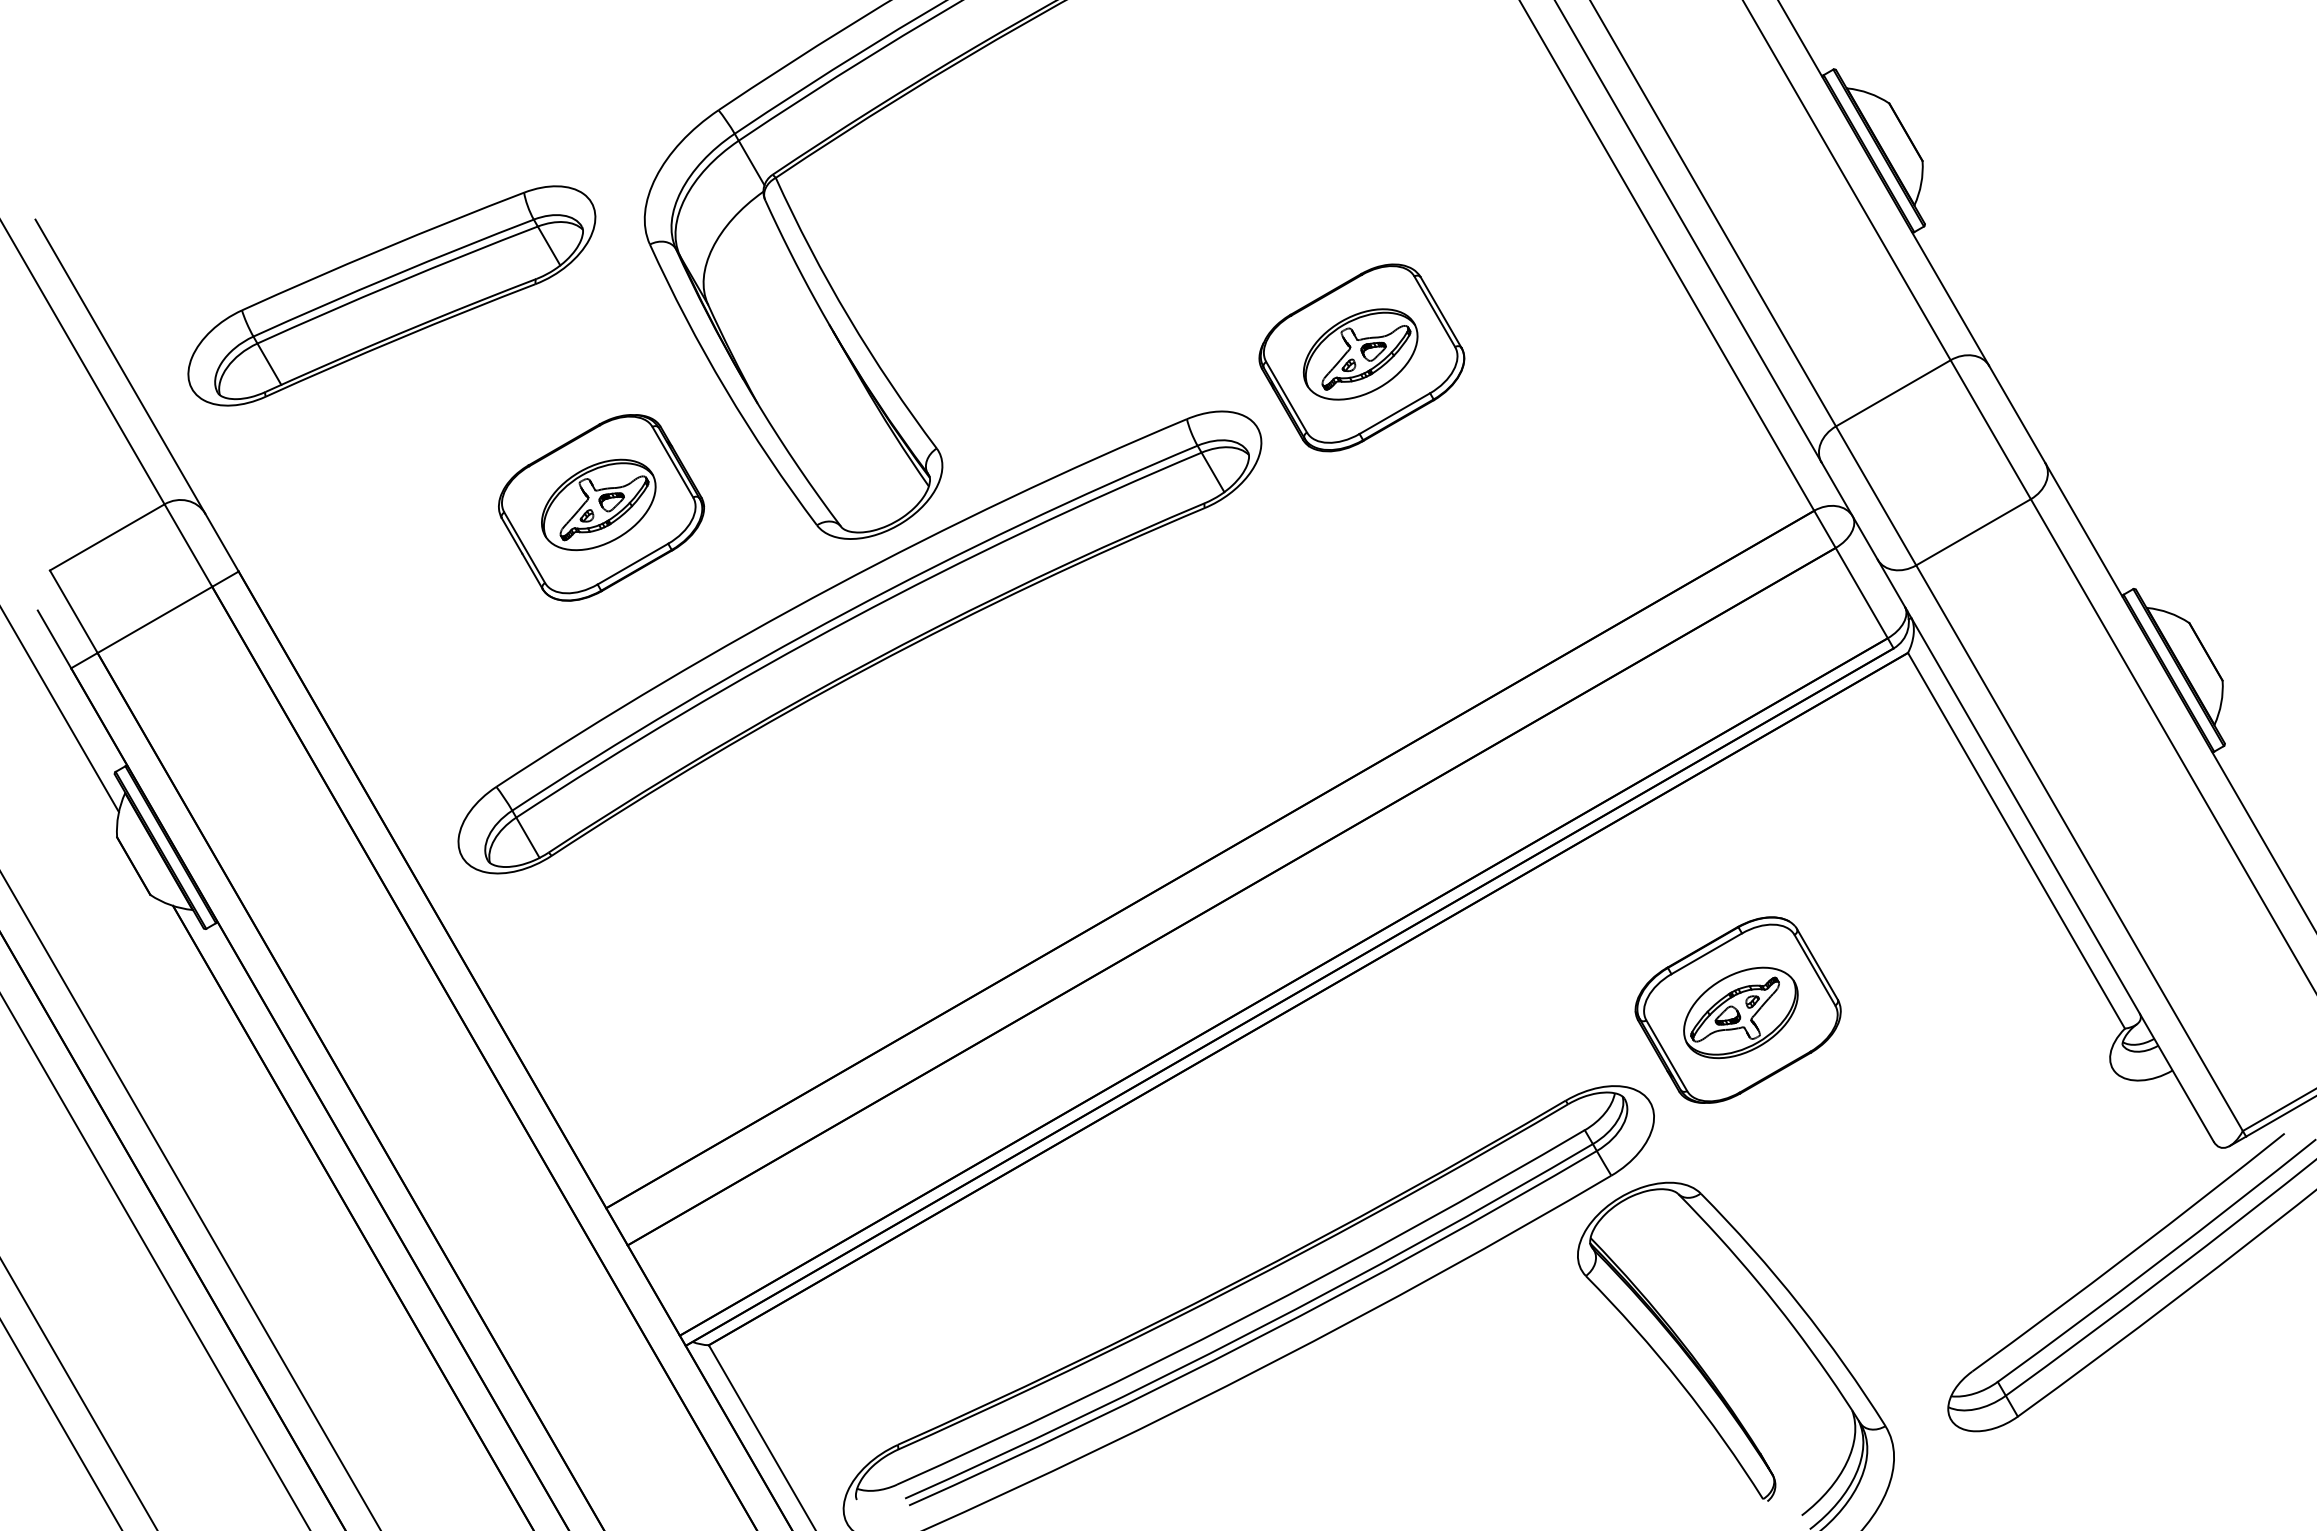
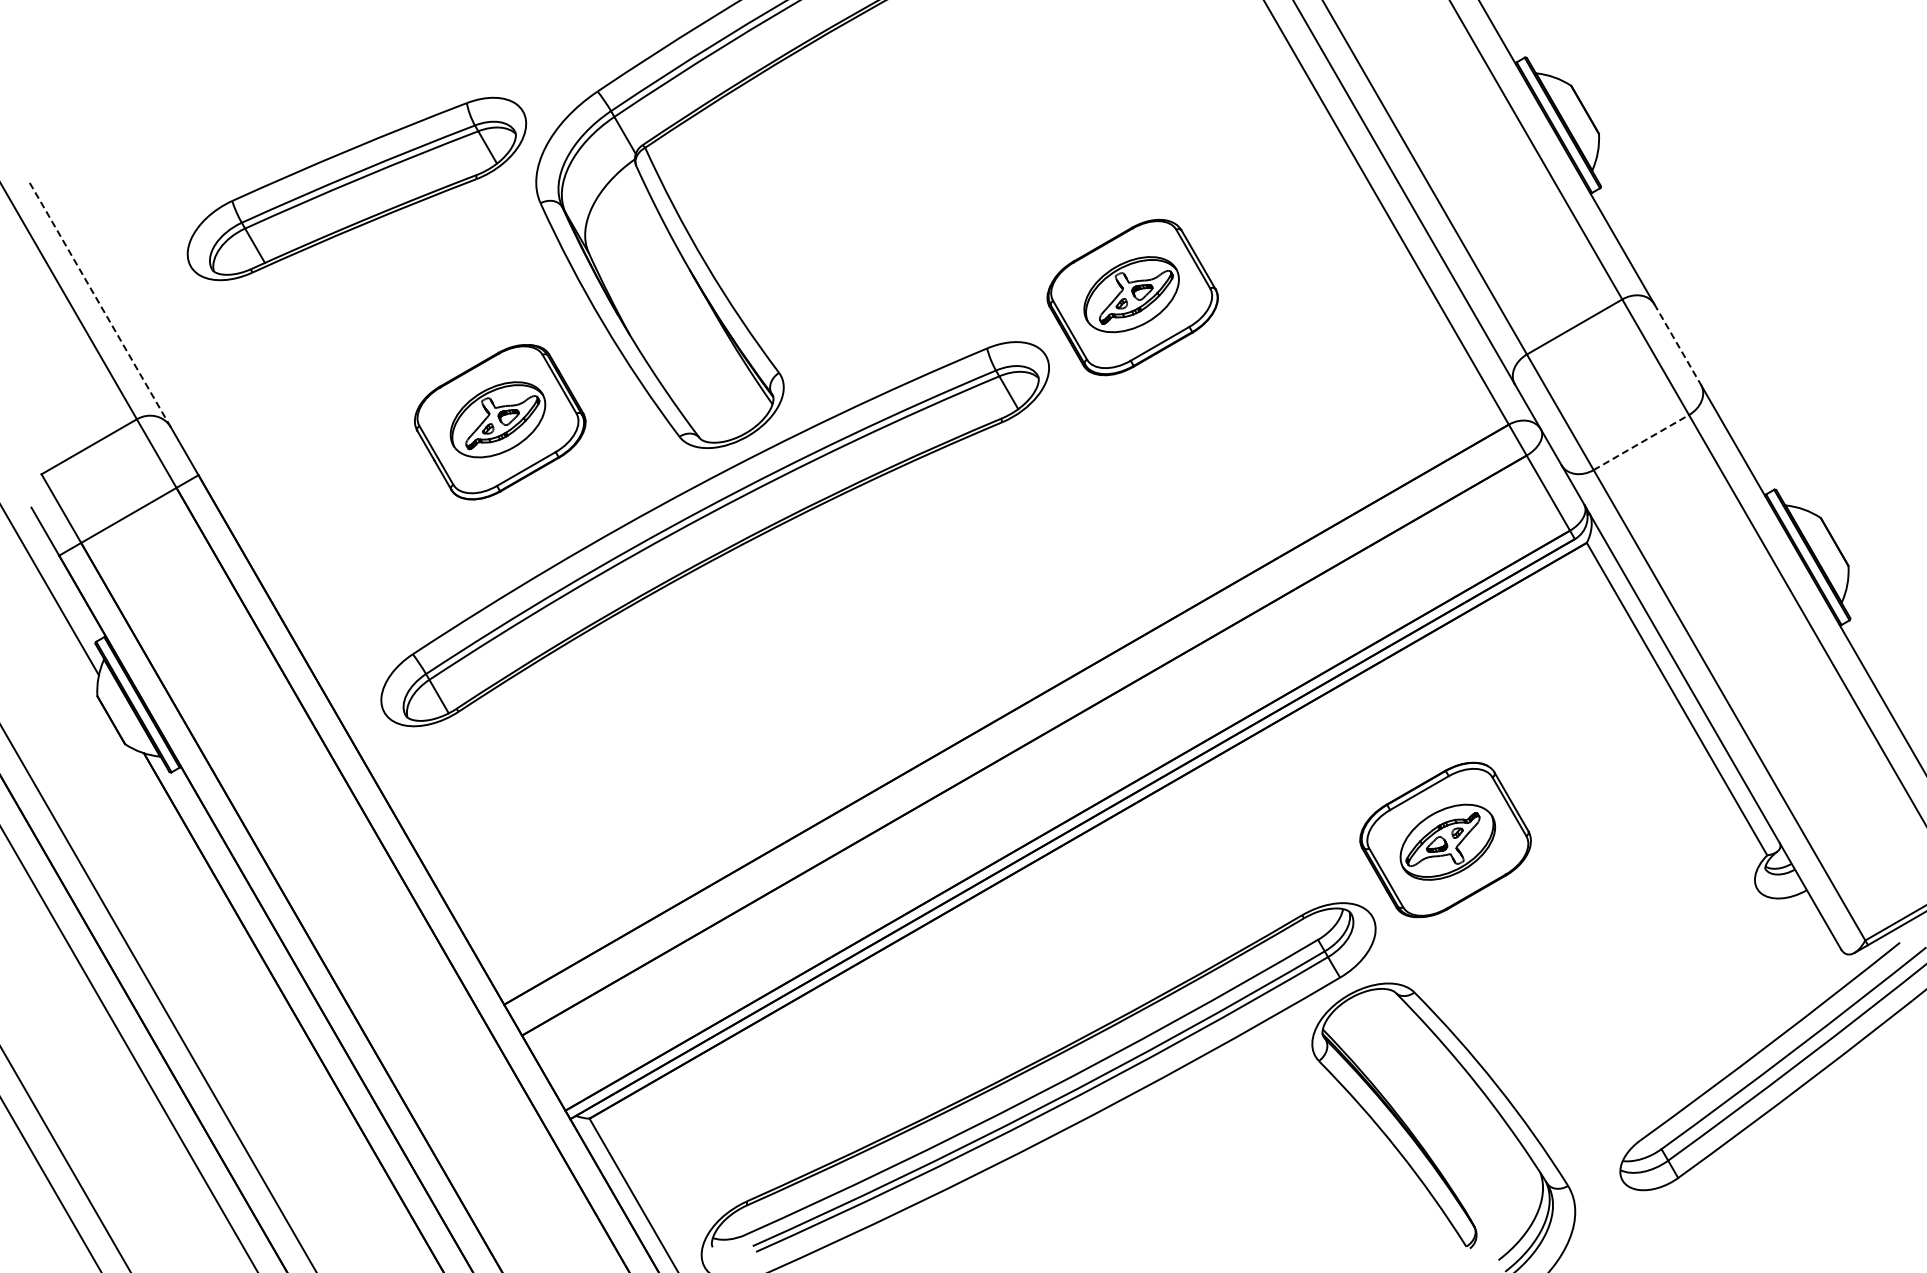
part: (391, 295) -> (356, 188), moved
line: (119, 366) -> (99, 304), solid -> dashed
line: (2017, 414) -> (1677, 344), solid -> dashed
line: (1973, 532) -> (1641, 442), solid -> dashed

